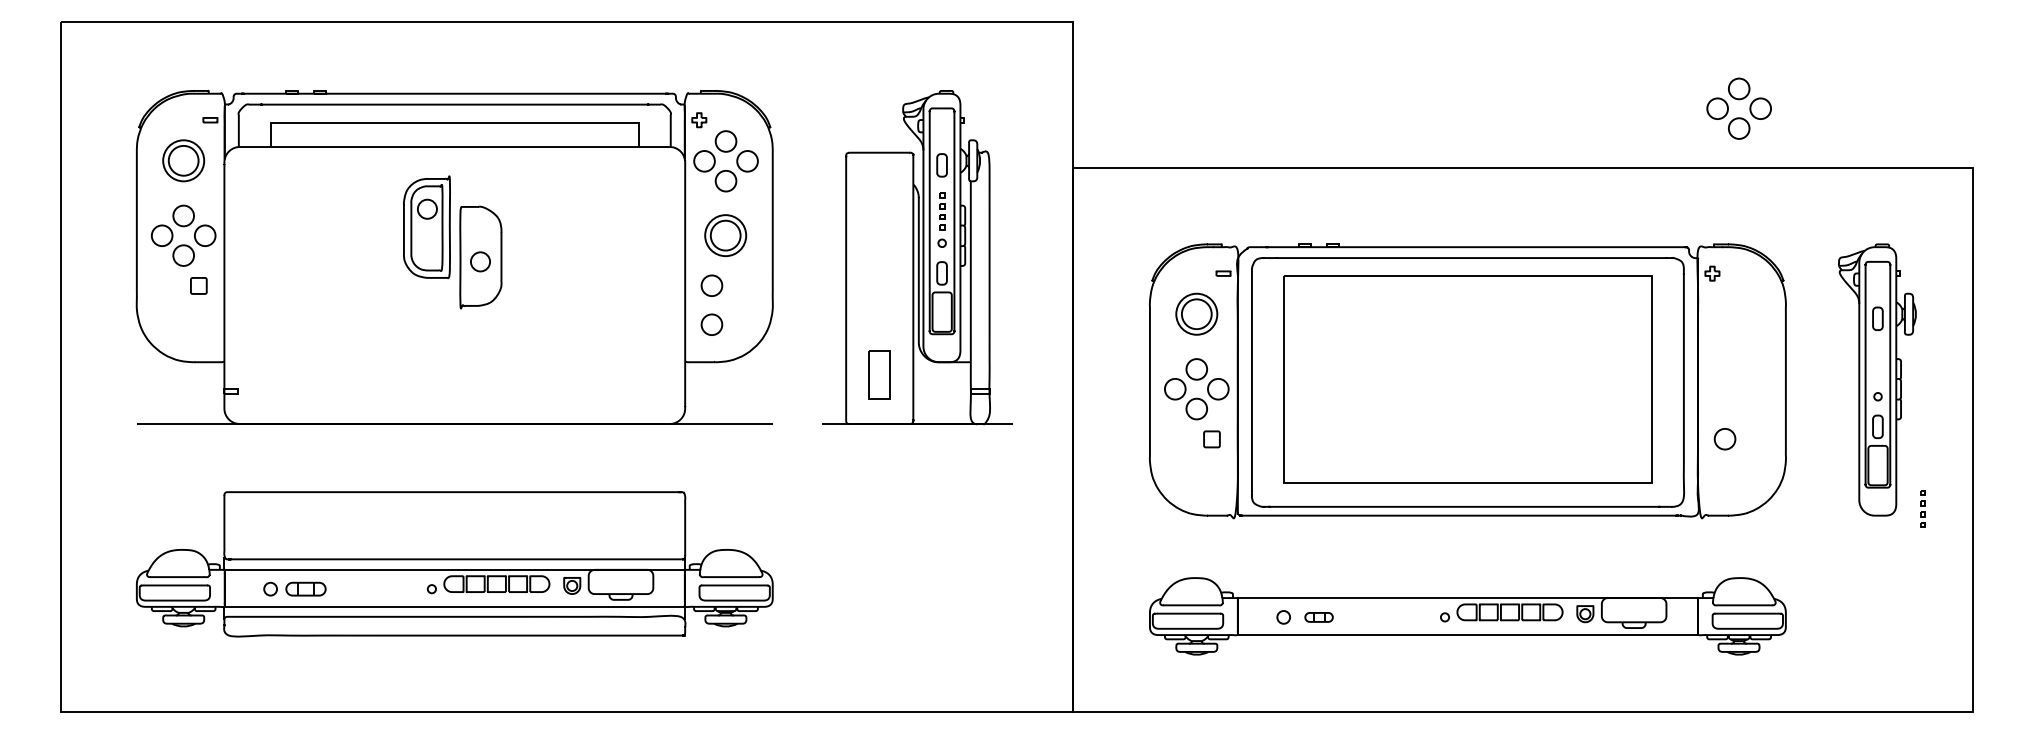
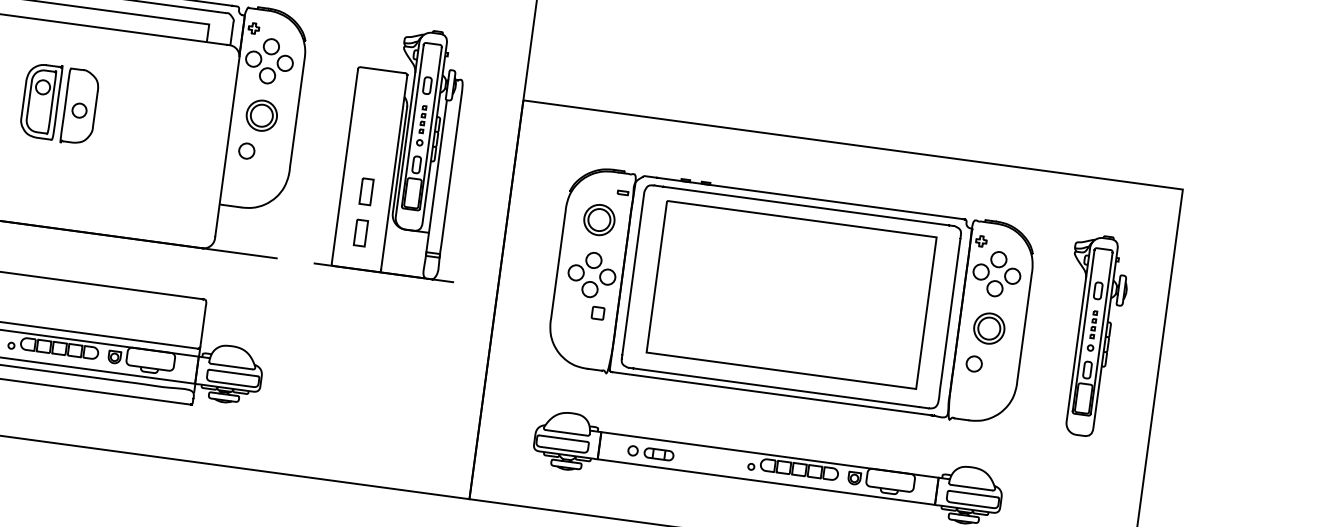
part: (1738, 100) -> (997, 268), moved
part: (426, 226) -> (40, 99), moved
part: (879, 318) -> (366, 191), added
circle: (711, 324) -> (242, 179), removed
part: (879, 374) -> (360, 232), size x0.71
part: (1738, 388) -> (989, 328), added
part: (1922, 508) -> (1093, 324), moved
part: (1318, 617) -> (658, 454), size x1.43

